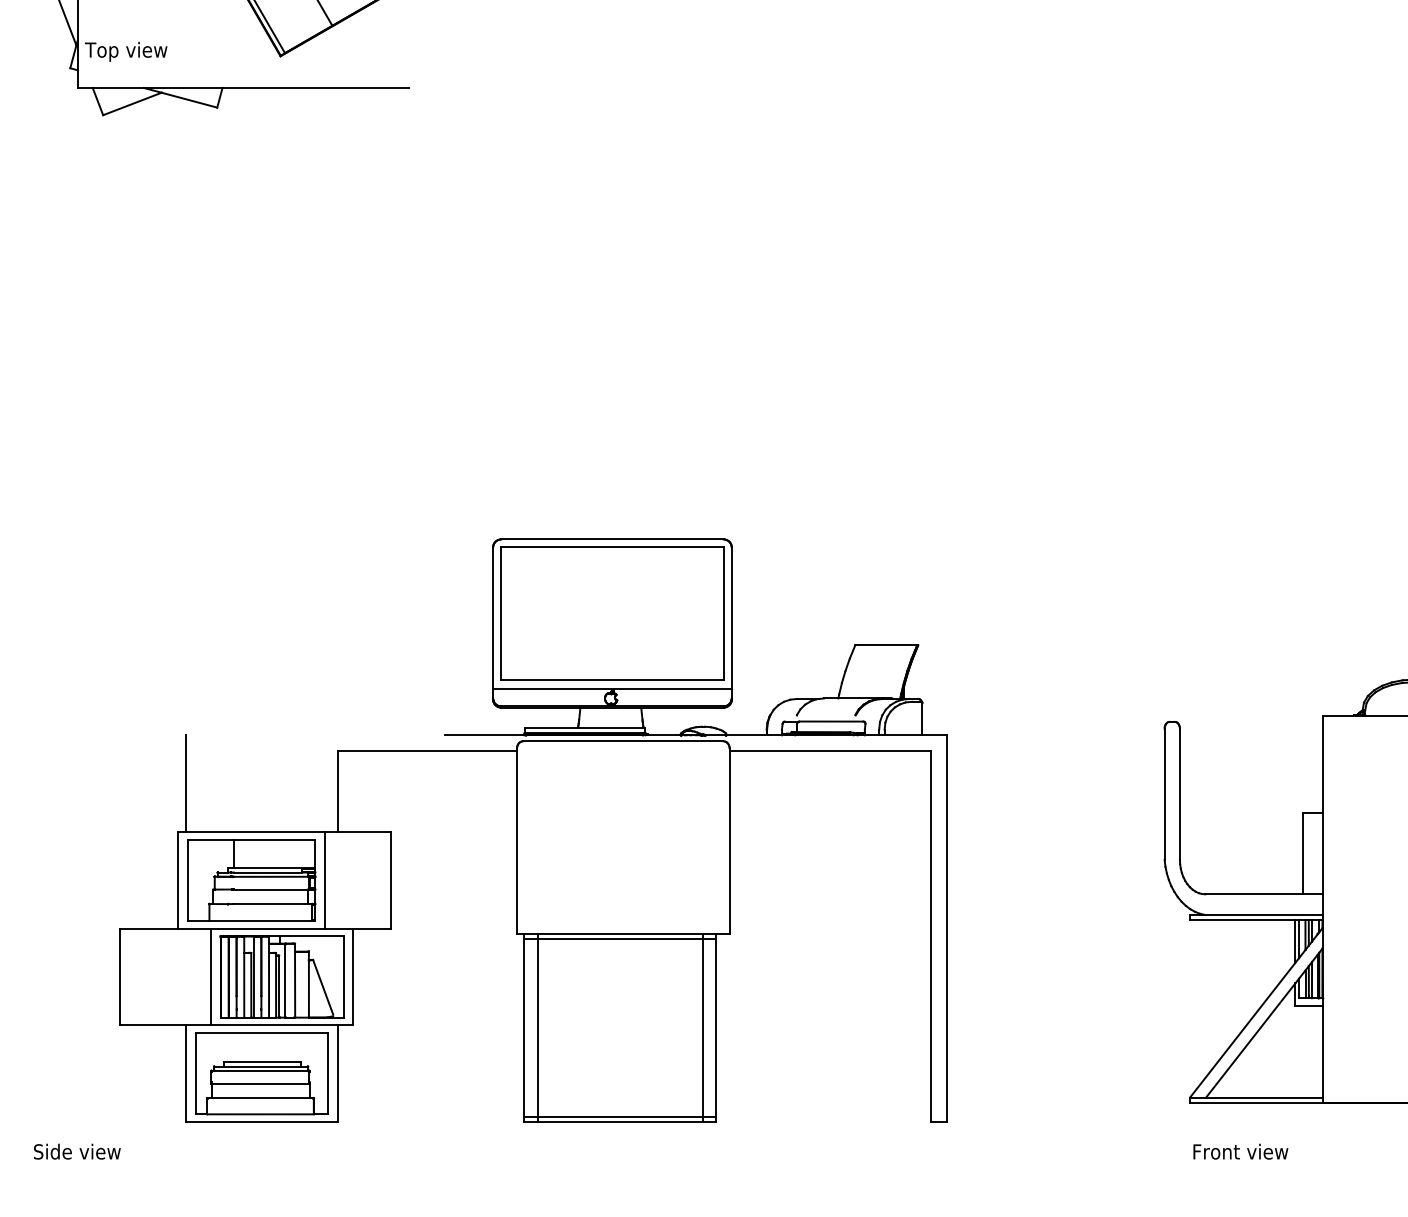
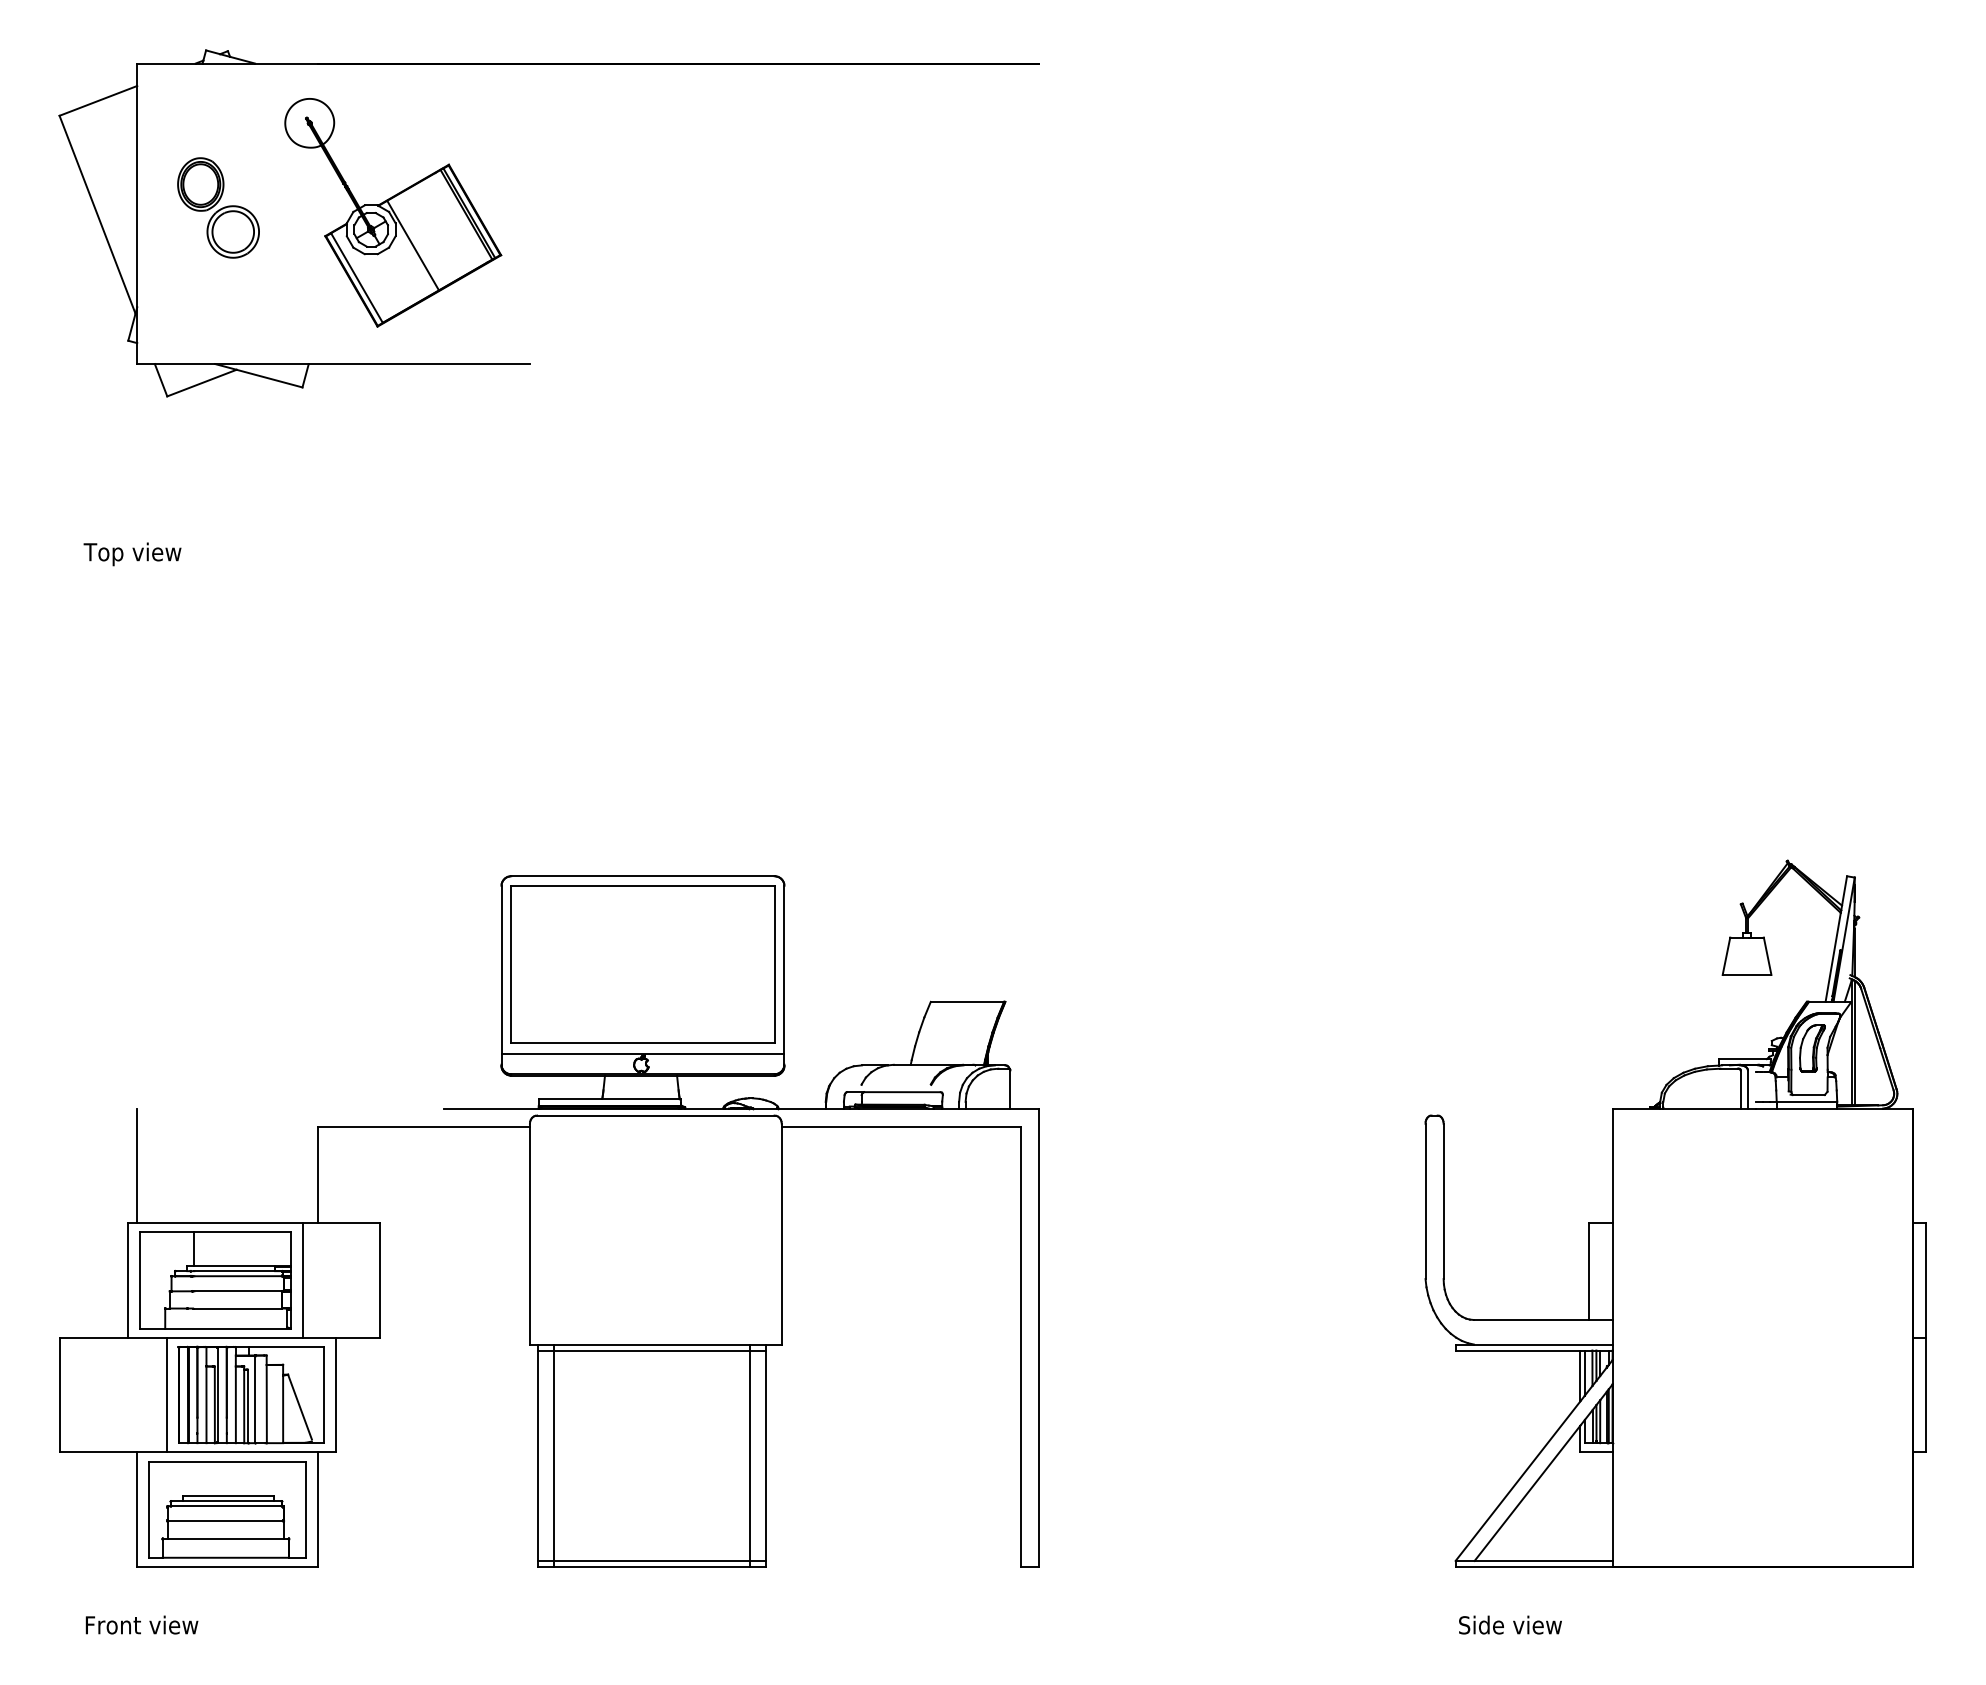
text: (126, 52) -> (132, 554), moved
part: (533, 830) -> (549, 1221), moved
text: (81, 1151) -> (141, 1624), Side view -> Front view
text: (1240, 1151) -> (1515, 1624), Front view -> Side view

